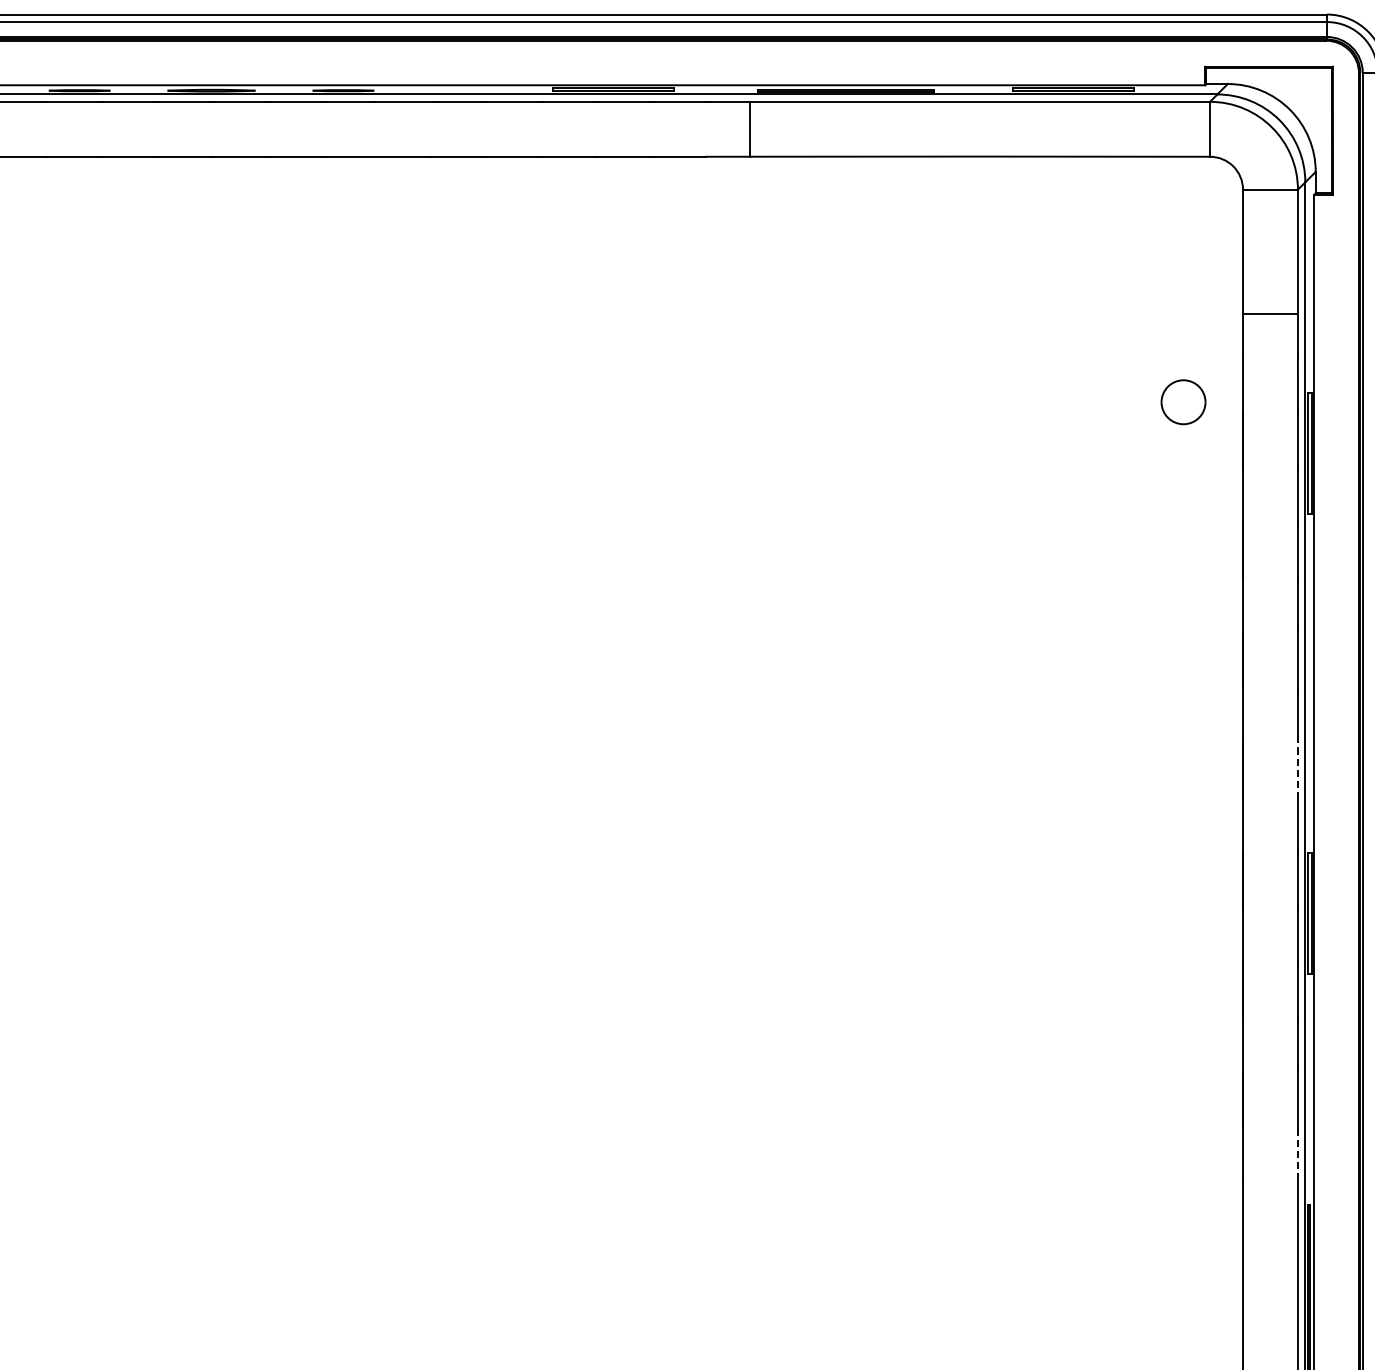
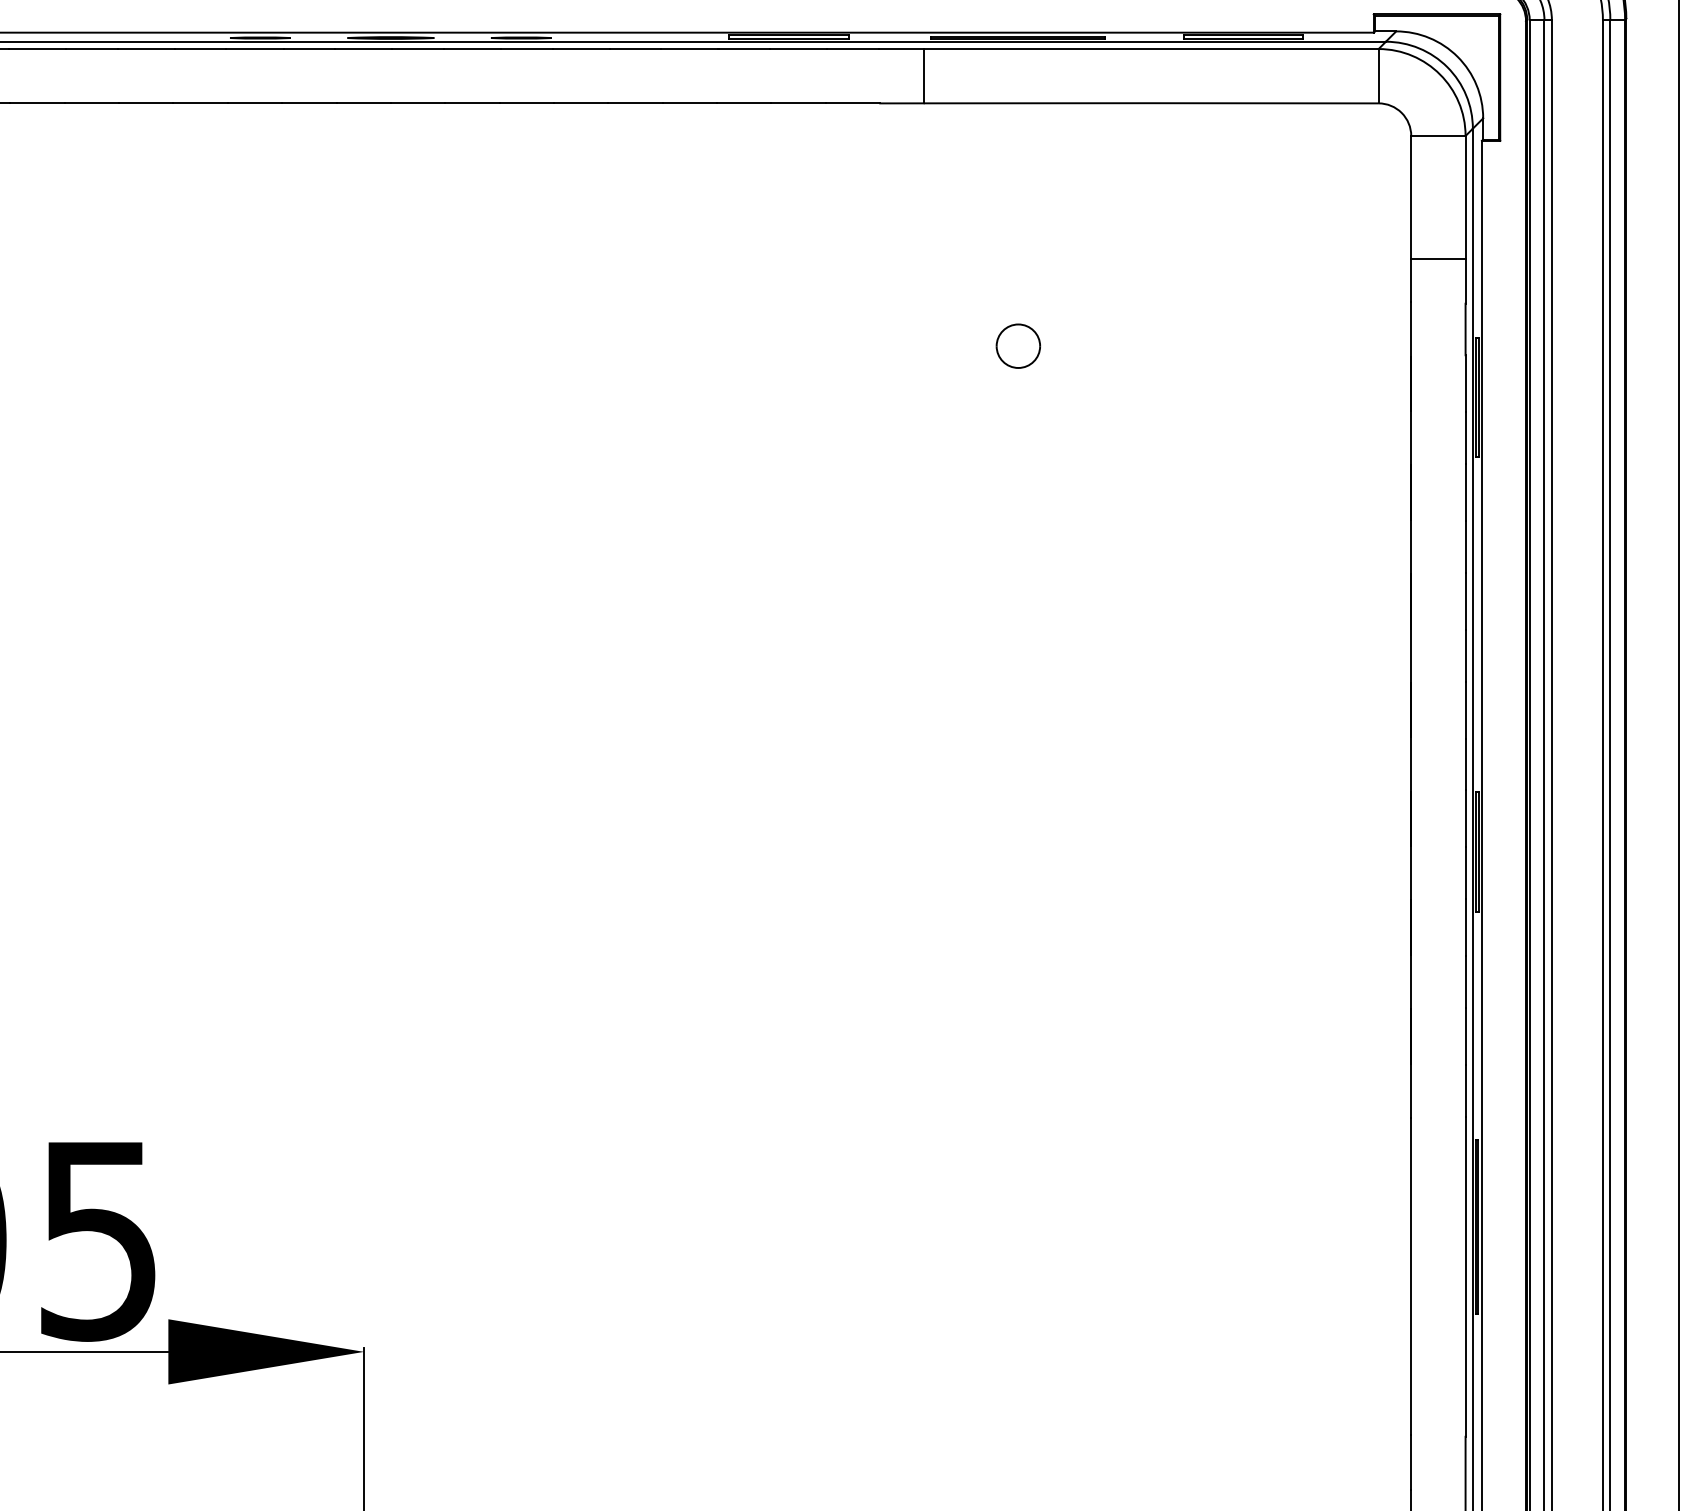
part: (1182, 401) -> (1017, 345), moved
line: (1297, 770) -> (1465, 710), dashed -> solid
line: (1297, 1154) -> (1465, 1090), dashed -> solid

